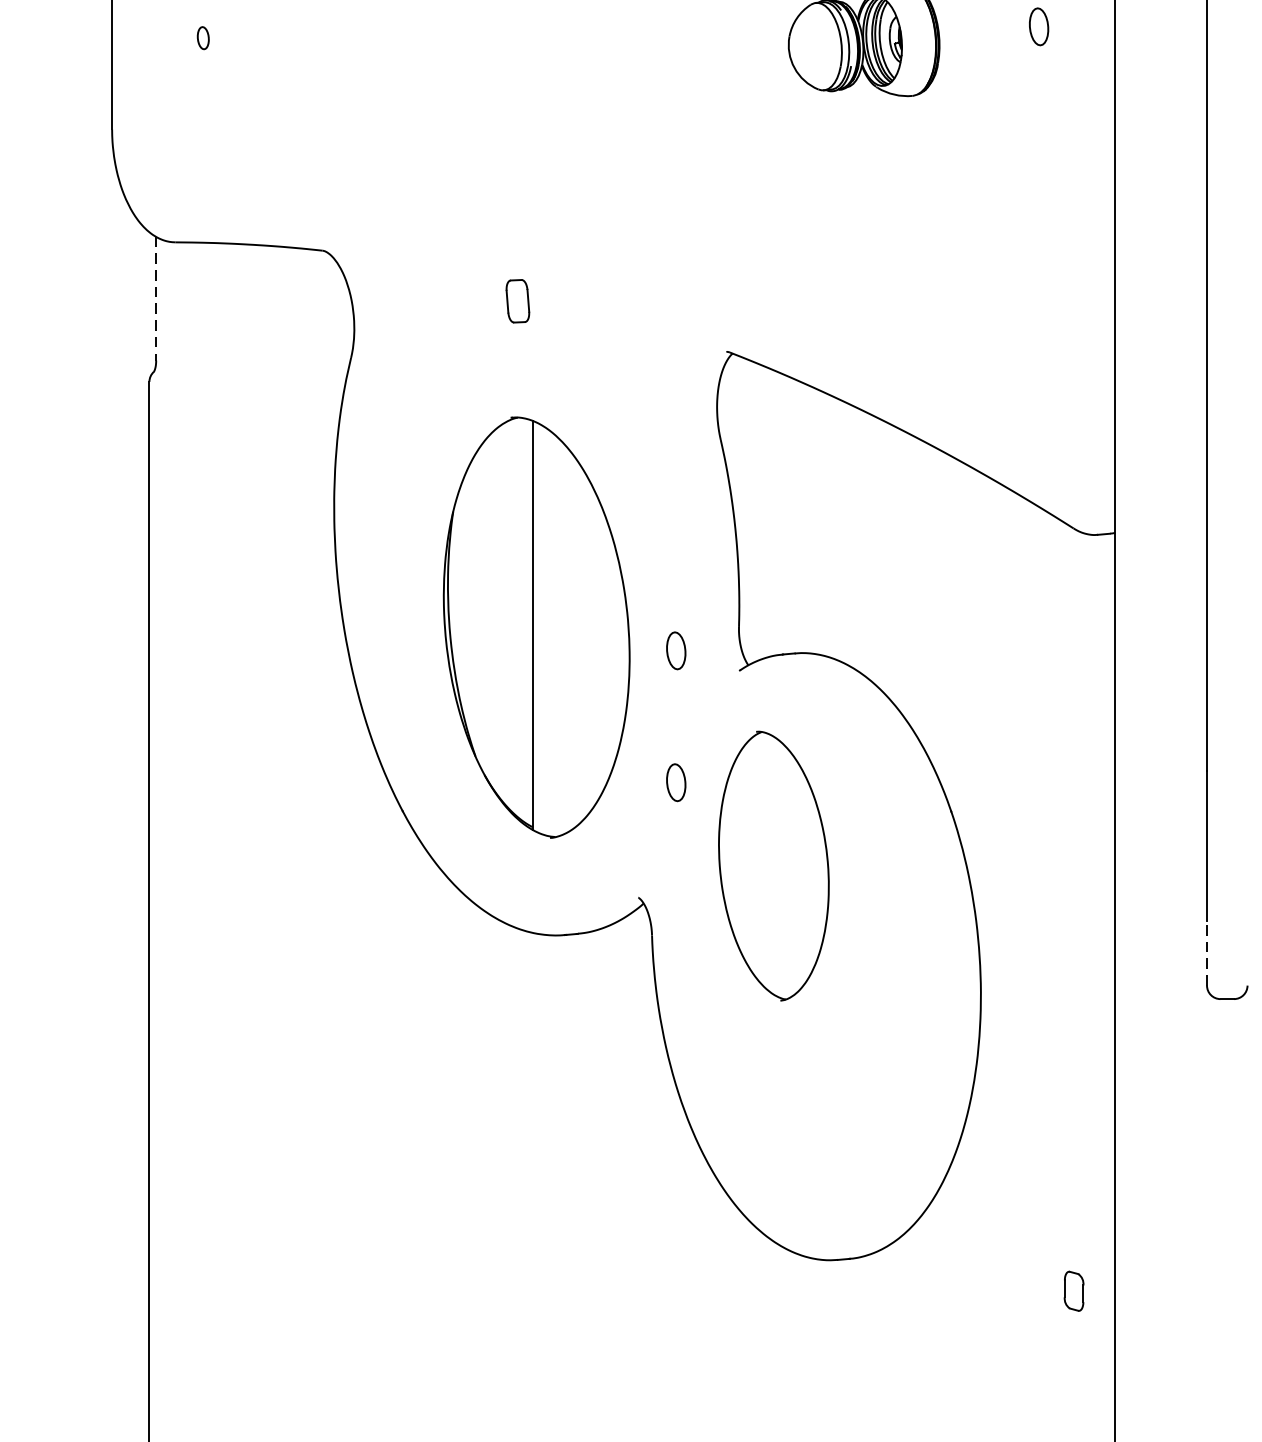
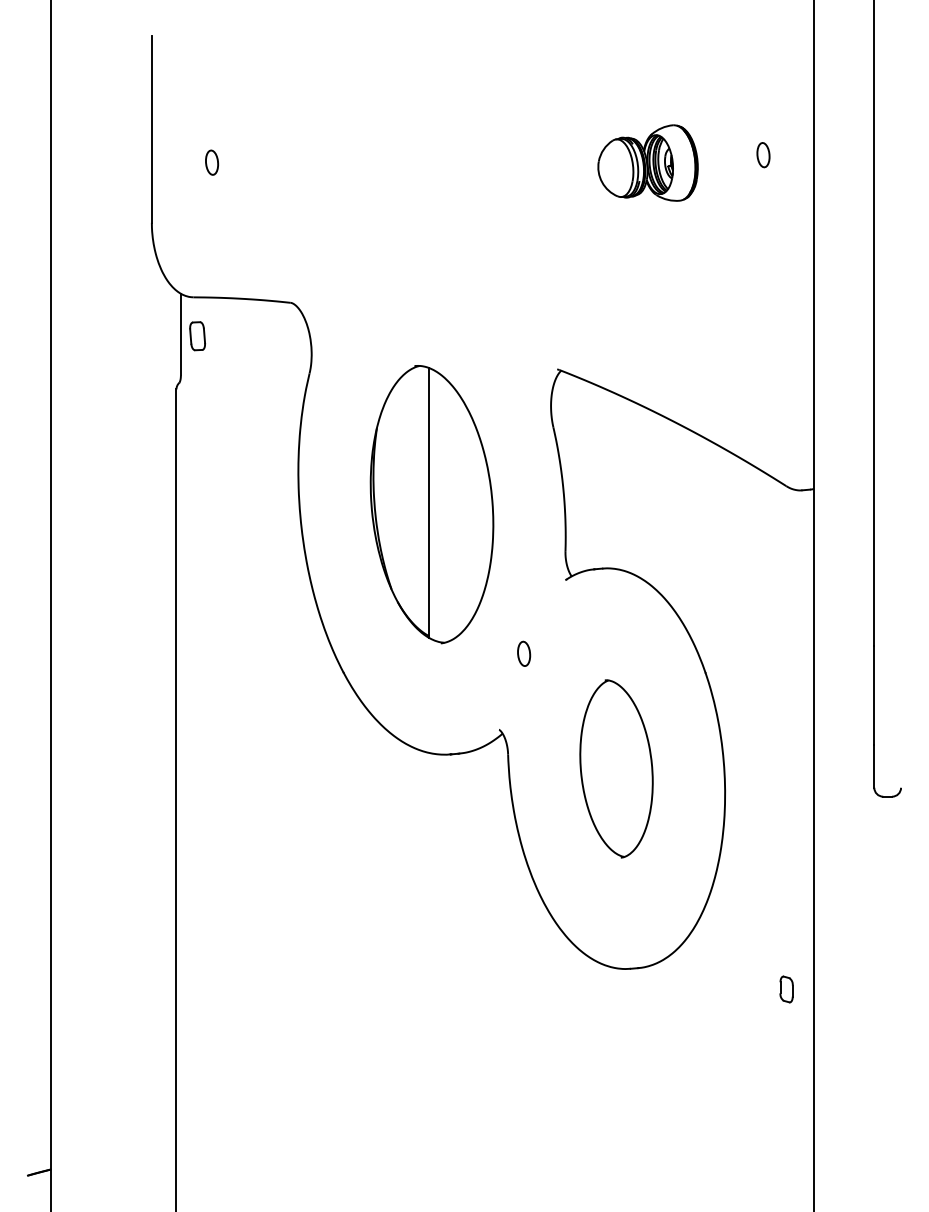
part: (202, 37) -> (211, 162), size x1.67
line: (155, 298) -> (180, 334), dashed -> solid
part: (517, 301) -> (197, 336), moved
part: (535, 627) -> (431, 504), moved
part: (676, 650) -> (524, 566), removed
part: (773, 865) -> (616, 768), moved
line: (1207, 951) -> (874, 765), dashed -> solid

